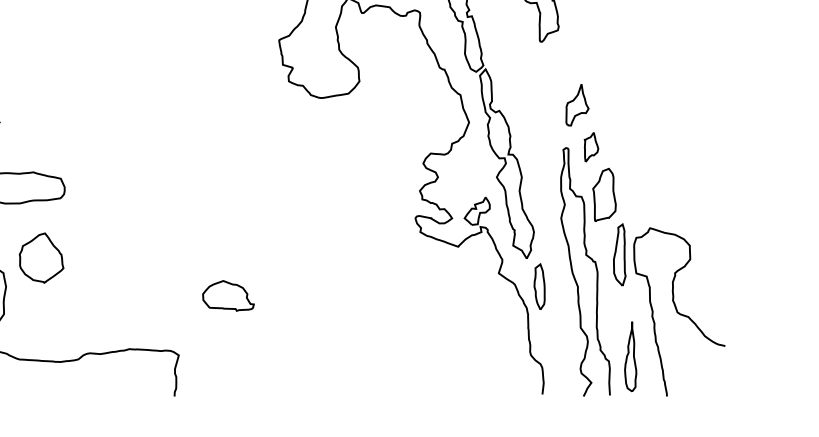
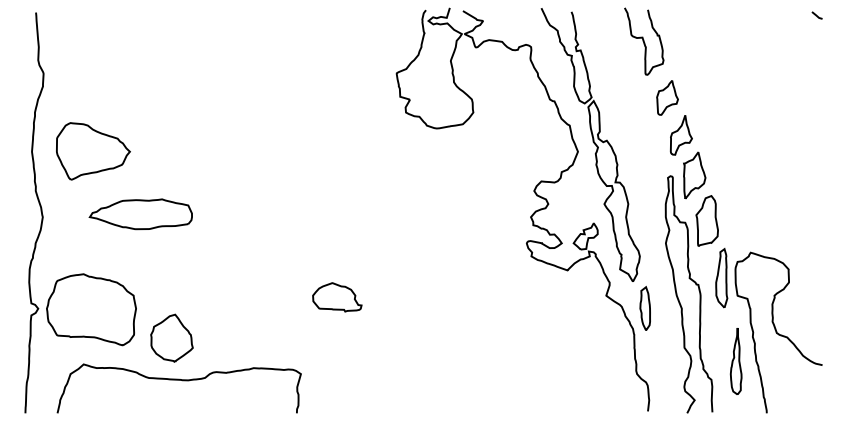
part: (562, 65) -> (667, 97), added
part: (591, 147) -> (694, 175), size x1.67
part: (41, 257) -> (171, 337), moved
part: (228, 296) -> (337, 297), moved
part: (629, 356) -> (735, 361), moved

